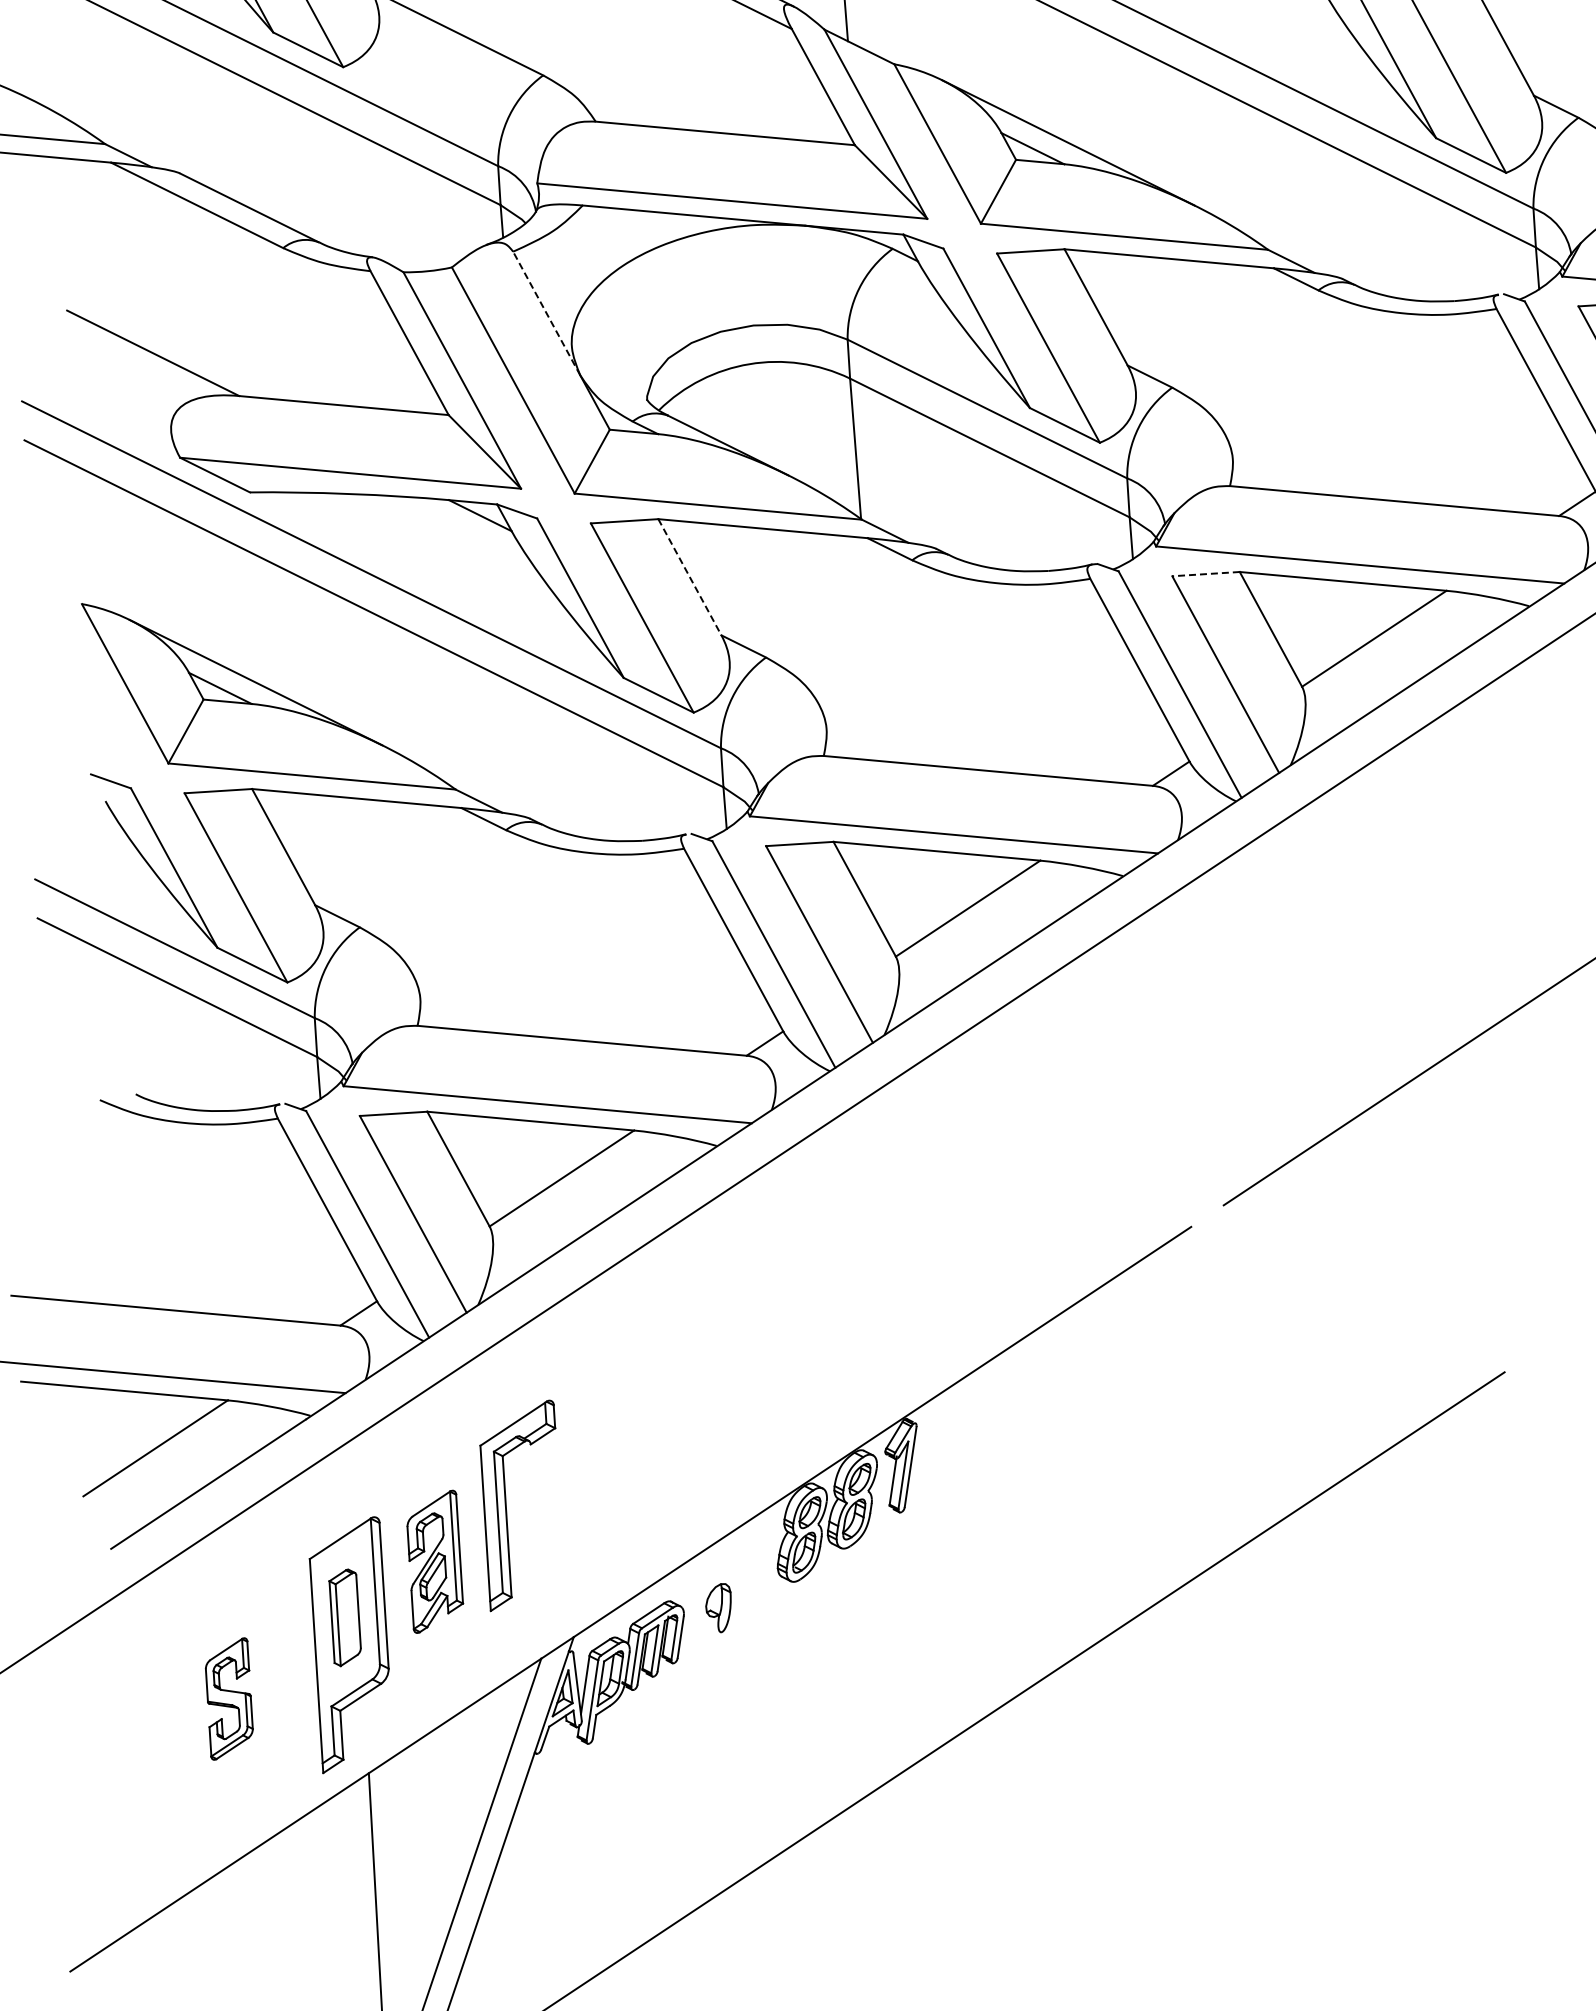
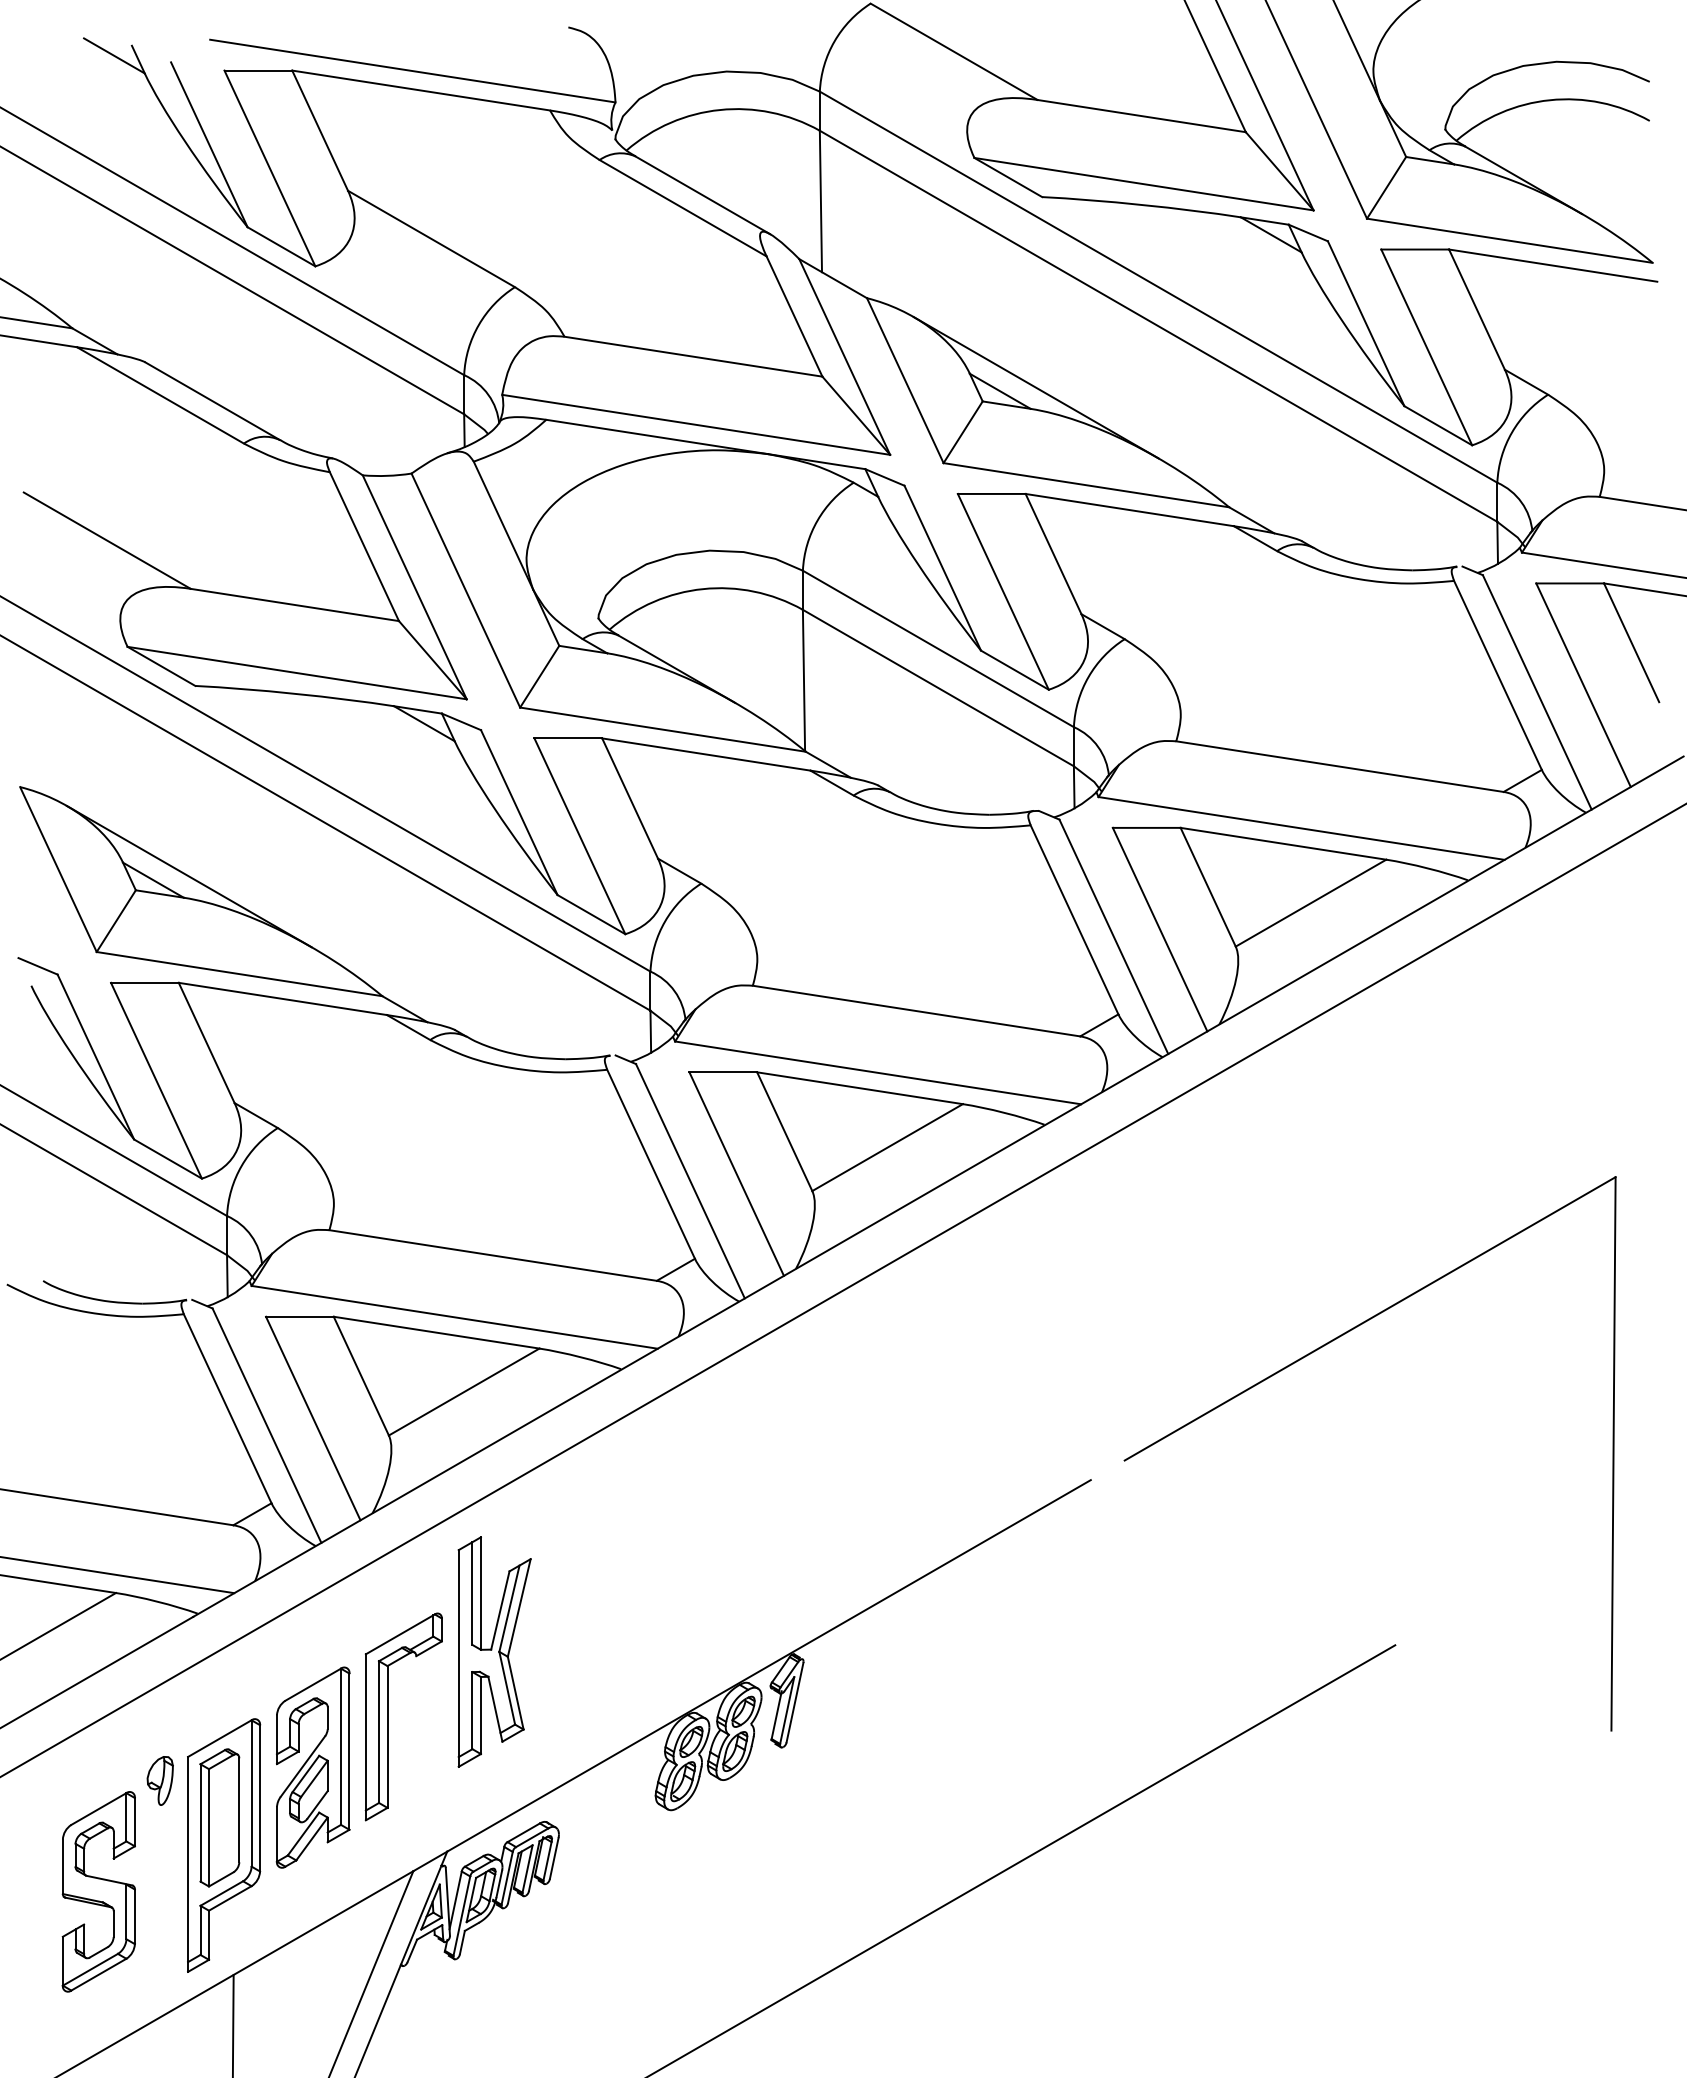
line: (546, 313) -> (503, 525), dashed -> solid
line: (1205, 573) -> (1146, 827), dashed -> solid
line: (690, 577) -> (630, 798), dashed -> solid
part: (608, 1434) -> (494, 1651), added
part: (434, 1561) -> (312, 1767), size x1.43
part: (718, 1607) -> (159, 1780), moved
part: (344, 1617) -> (219, 1817), size x1.43
part: (229, 1698) -> (98, 1891), size x1.67

